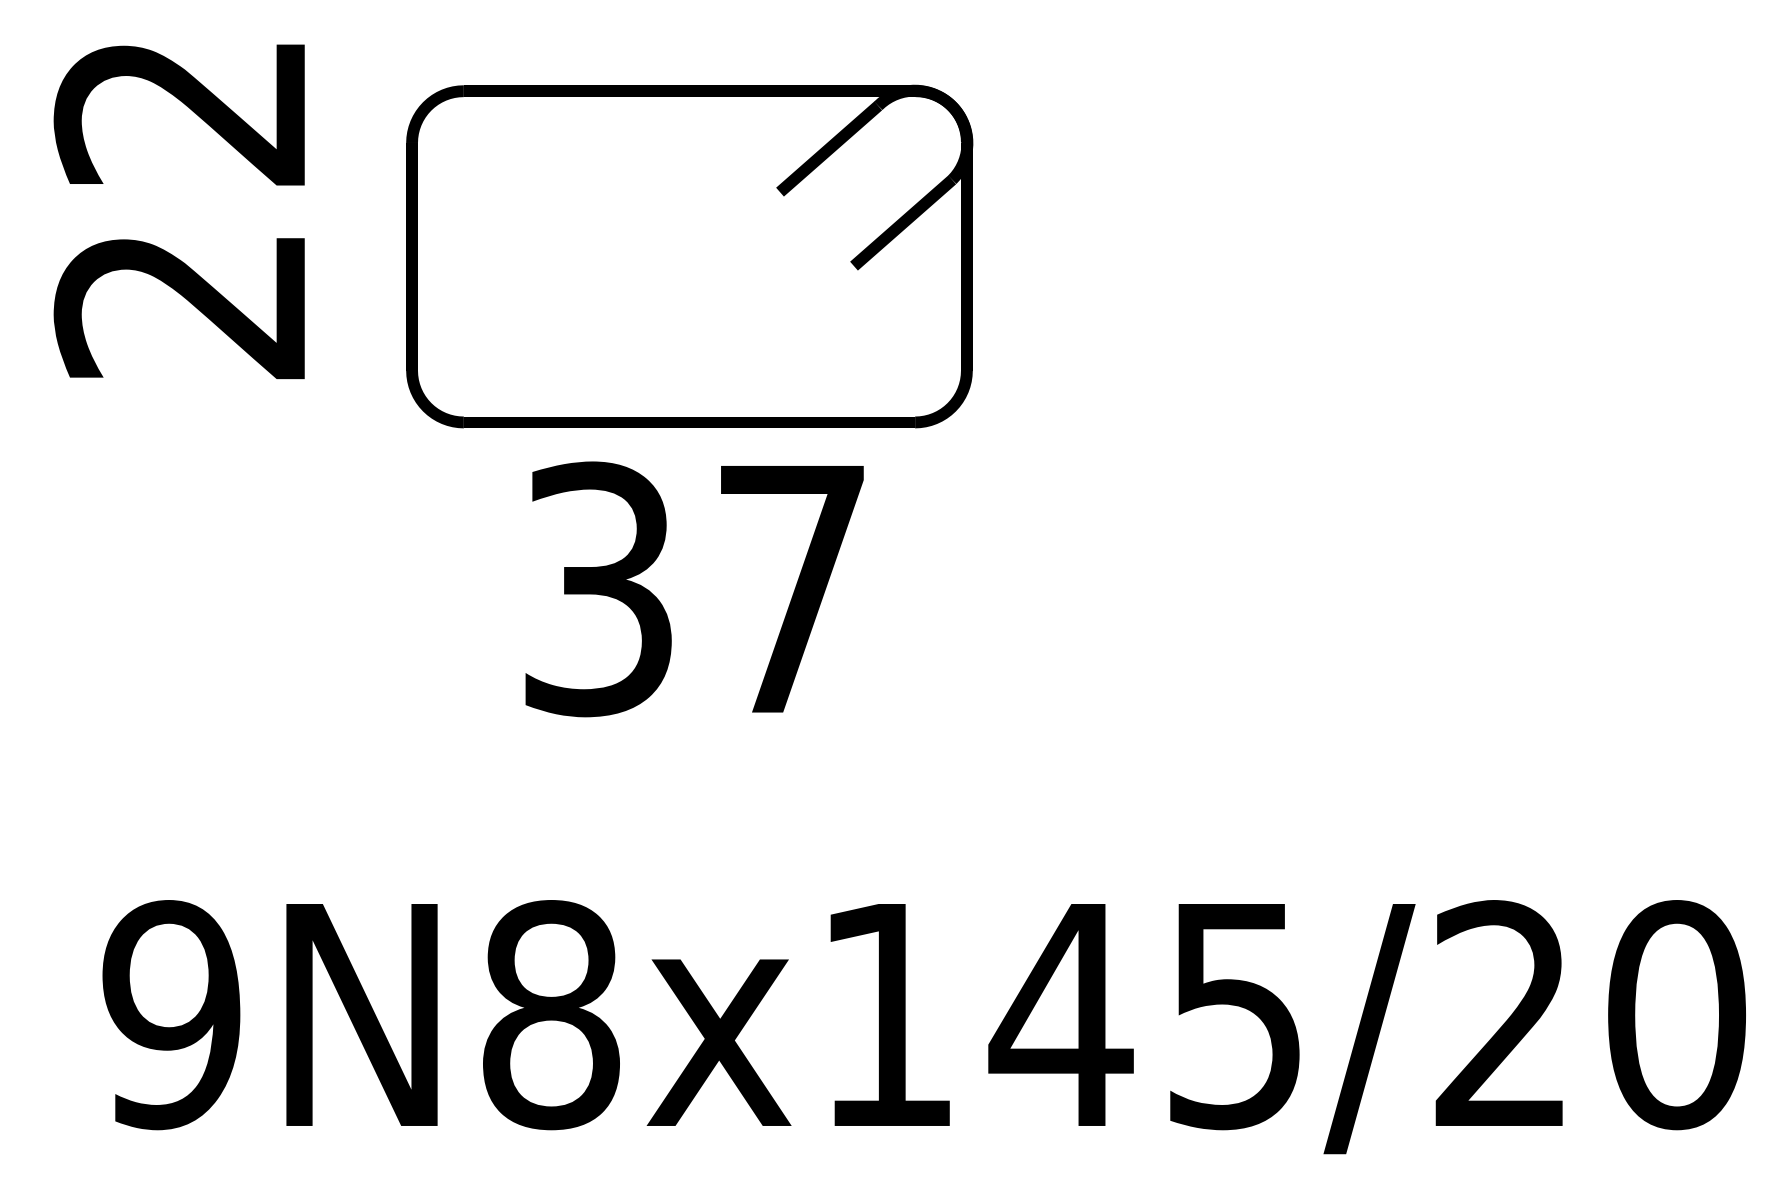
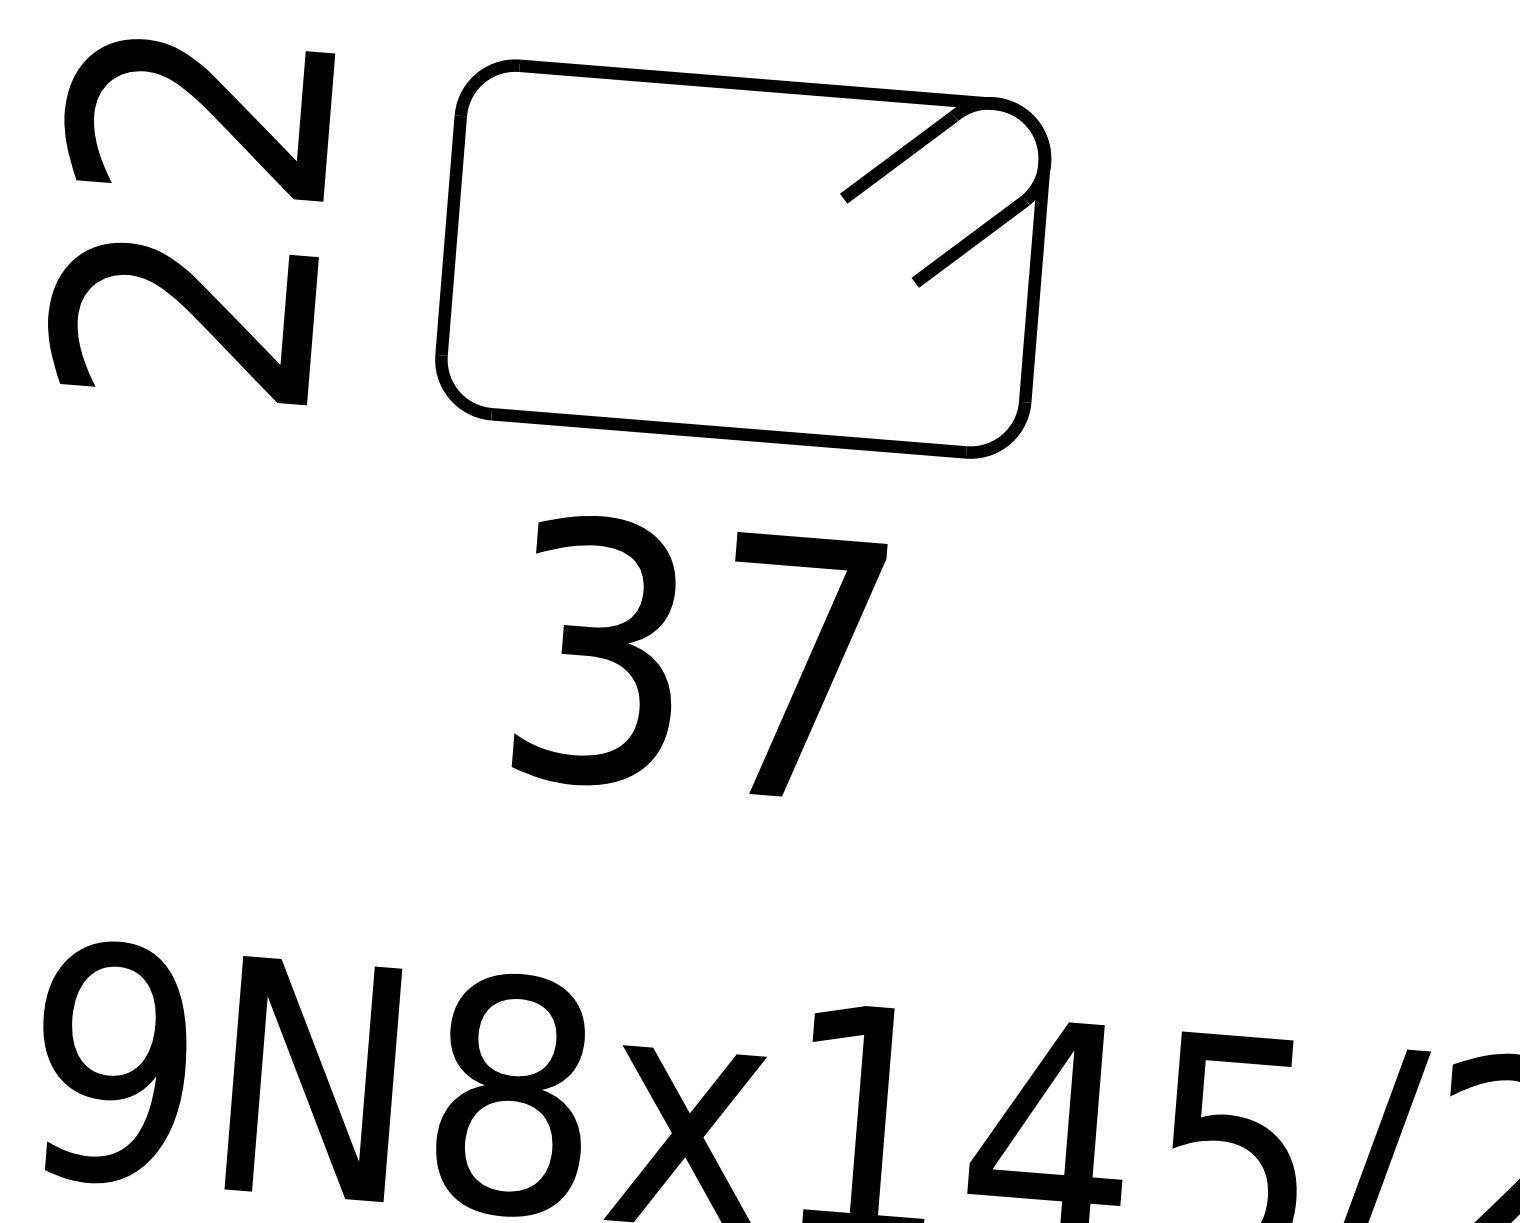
curve: (776, 188) -> (840, 194), moved

